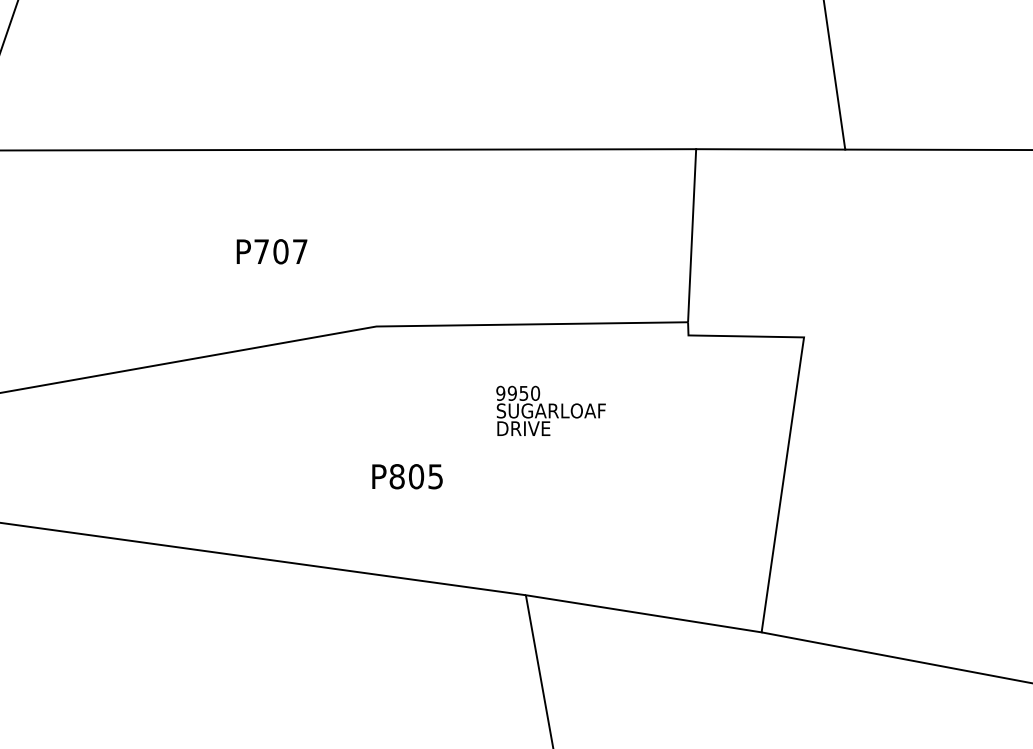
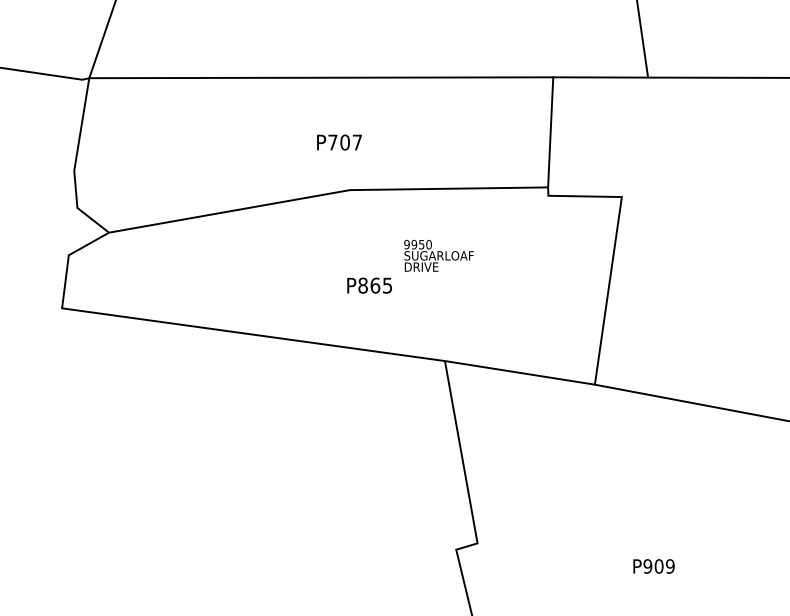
text: (272, 251) -> (339, 142), moved
text: (550, 410) -> (438, 255), moved
text: (416, 476) -> (375, 285), P805 -> P865

